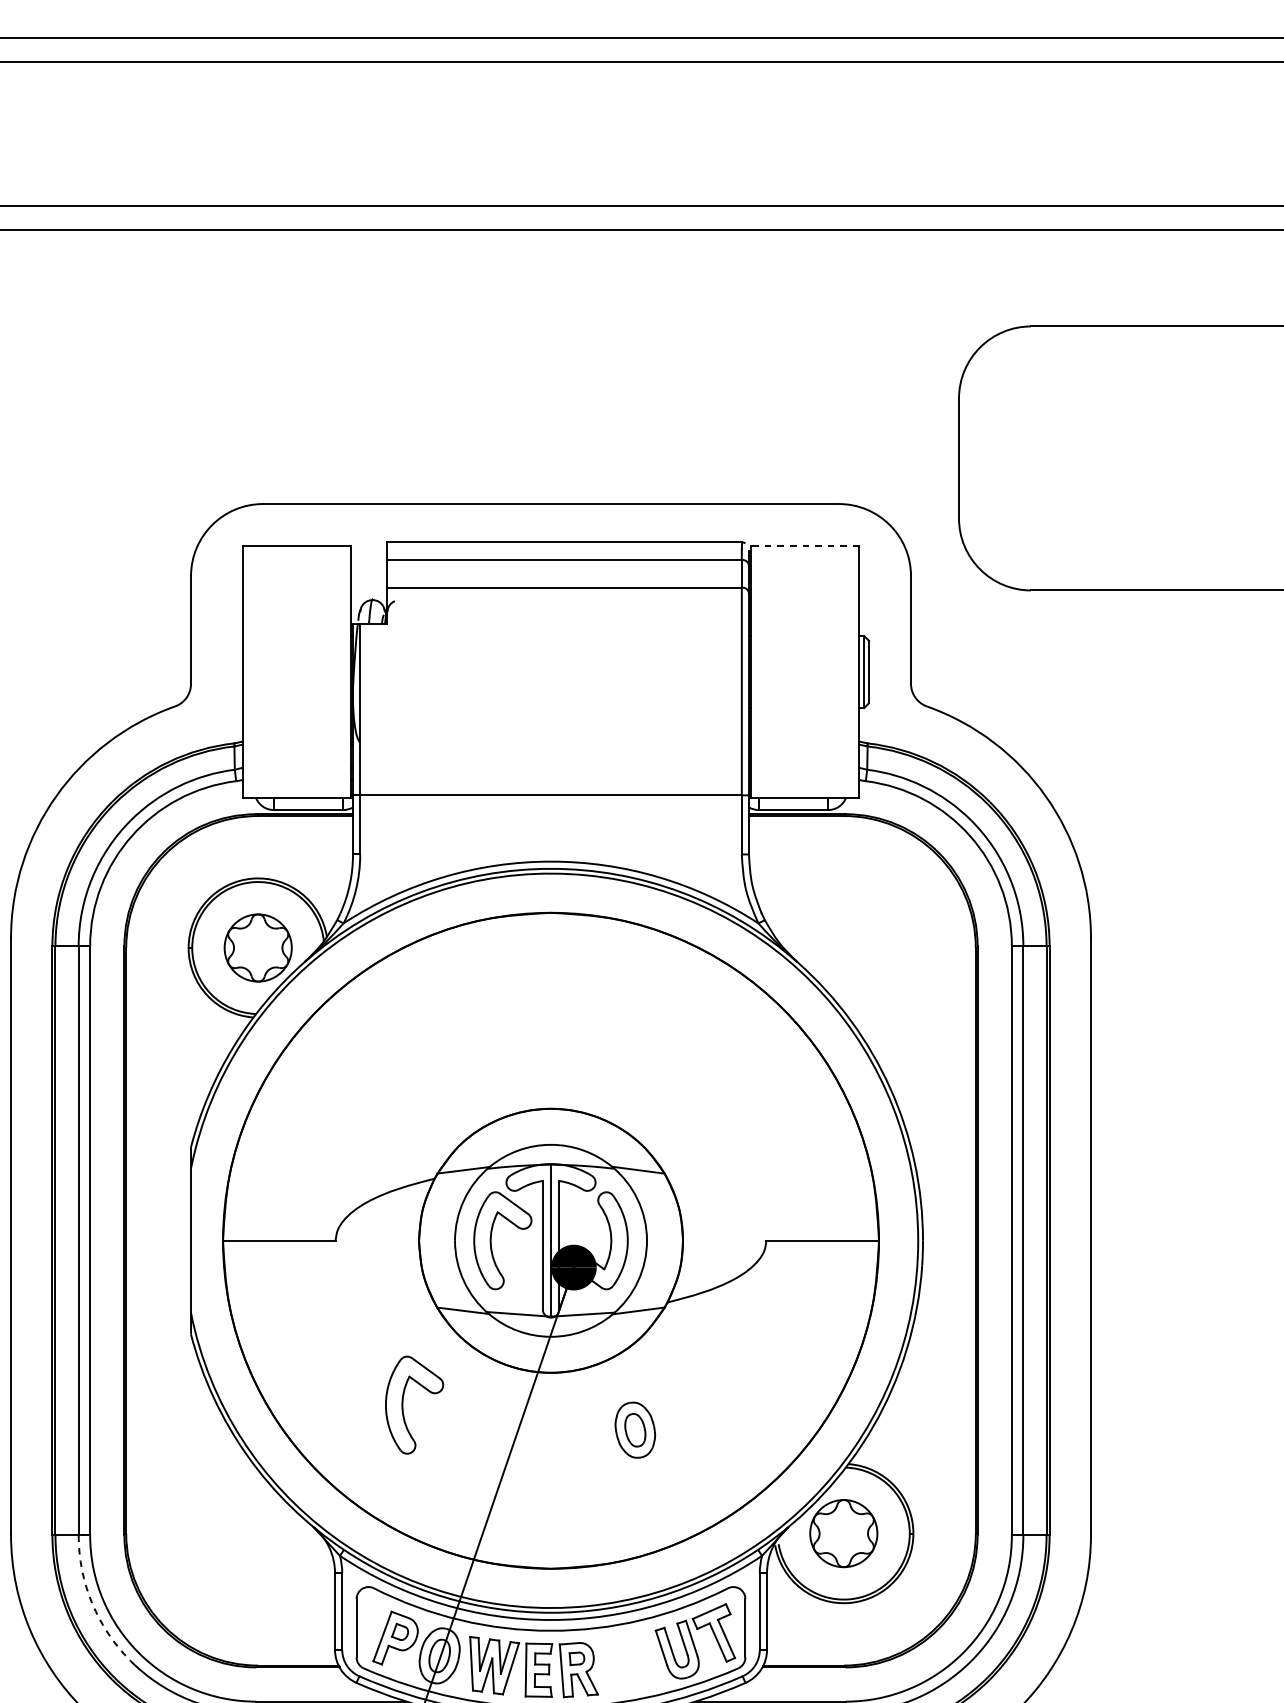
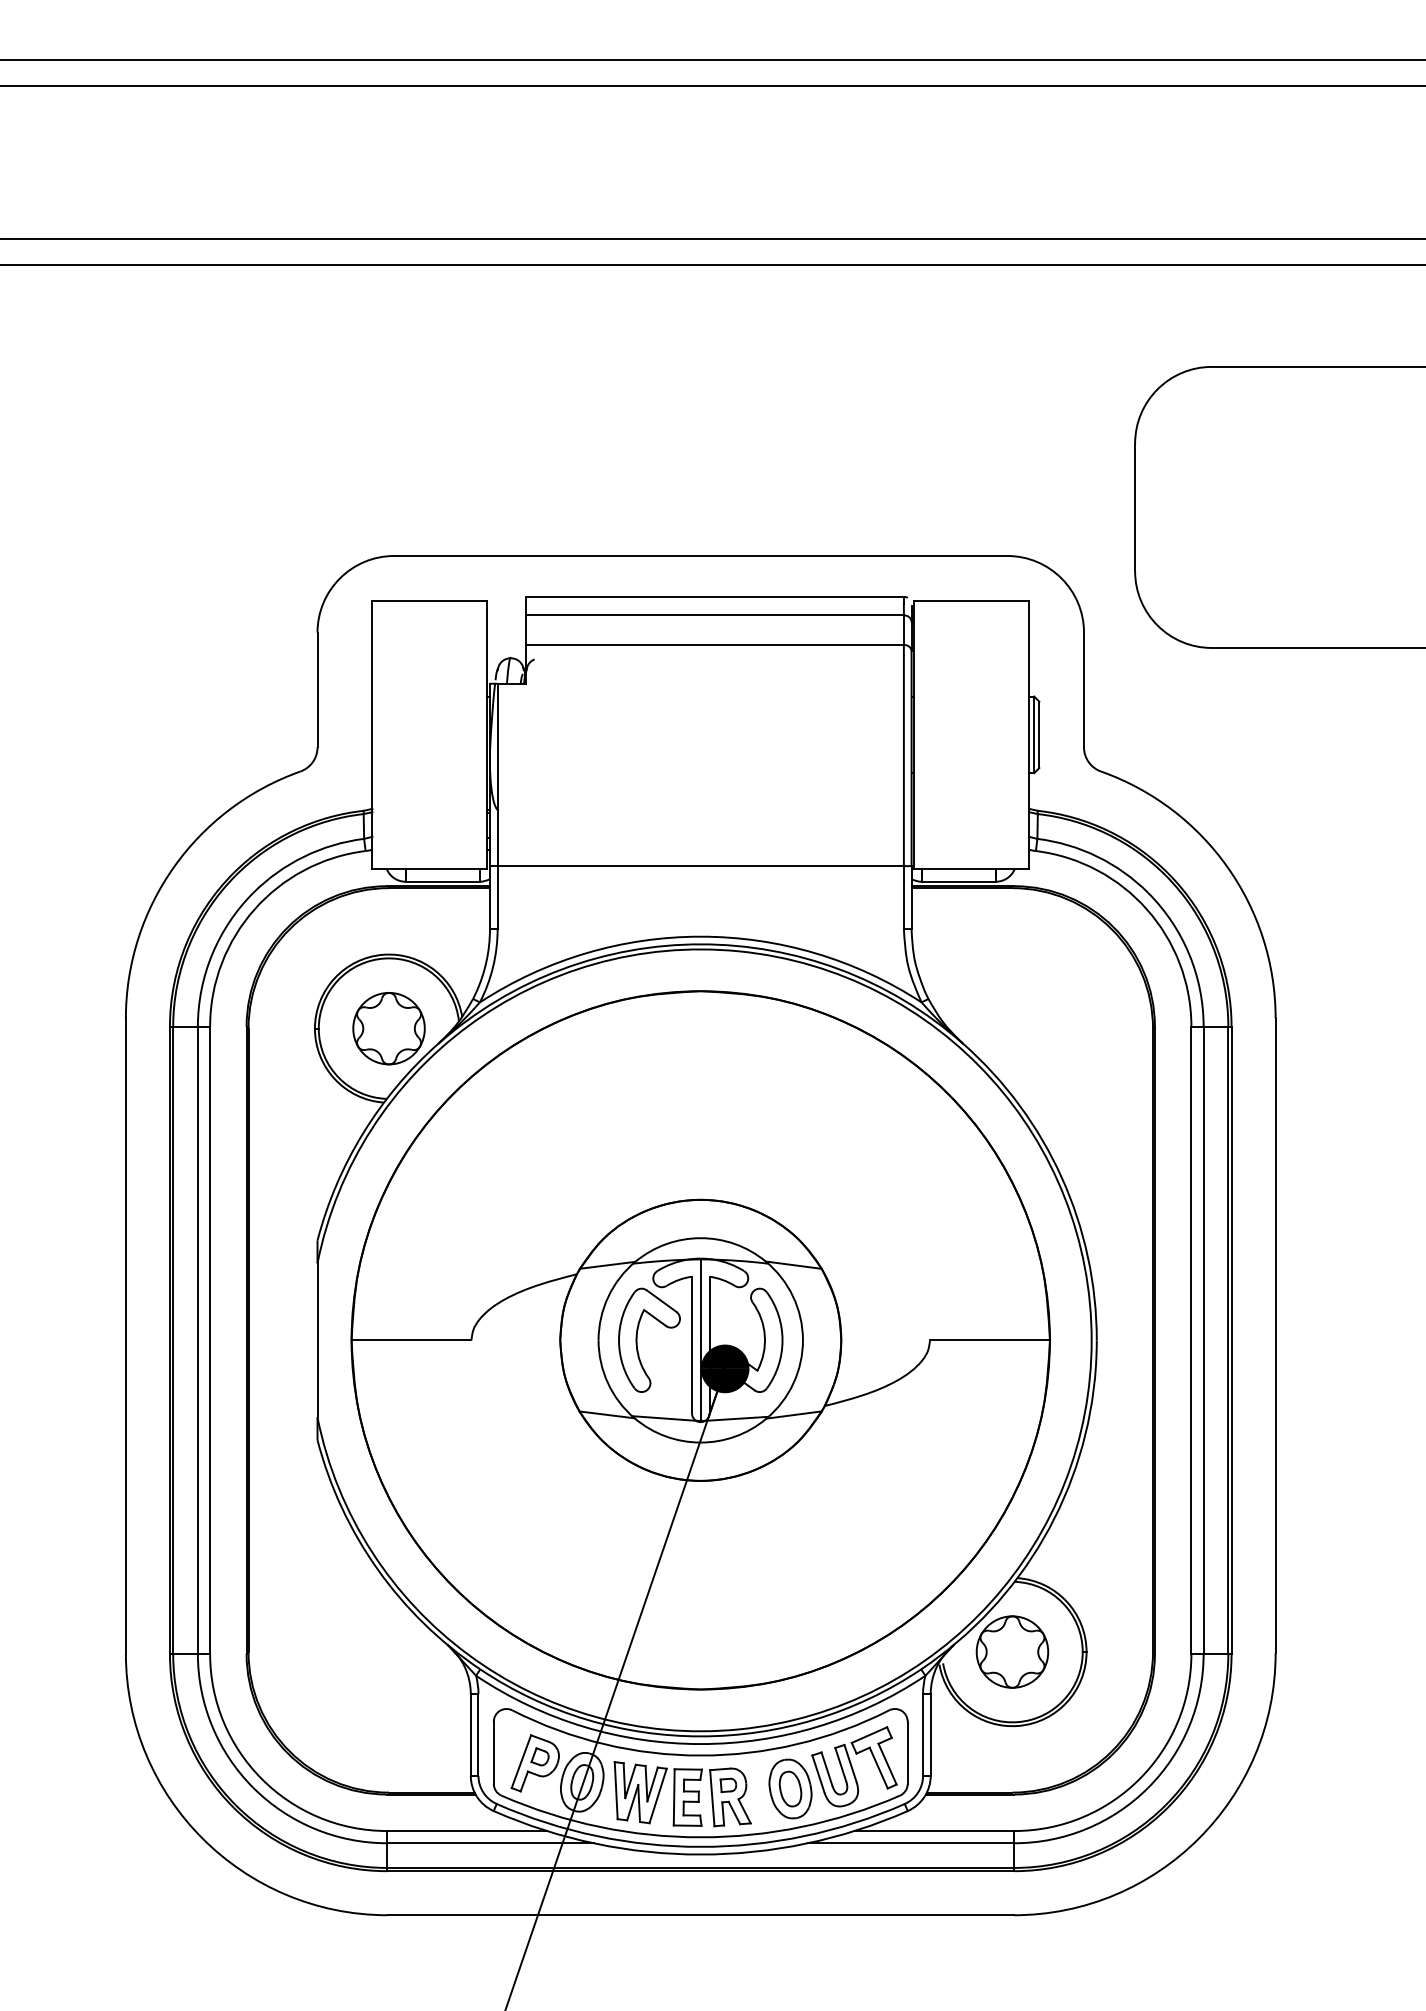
line: (805, 545) -> (971, 600), dashed -> solid
part: (403, 1404) -> (543, 1514), removed
part: (635, 1429) -> (790, 1788), moved
arc: (92, 1603) -> (212, 1726), dashed -> solid

